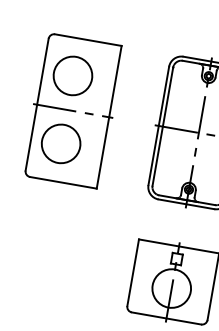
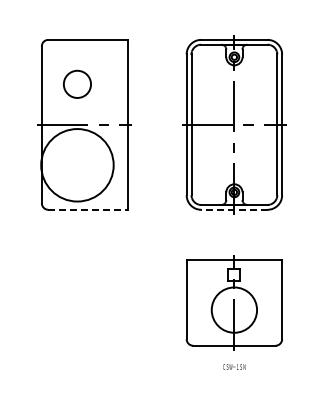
circle: (73, 76) -> (77, 84), size x0.6
circle: (61, 143) -> (77, 164), size x1.6
line: (63, 182) -> (87, 209), solid -> dashed
line: (185, 203) -> (233, 209), solid -> dashed

